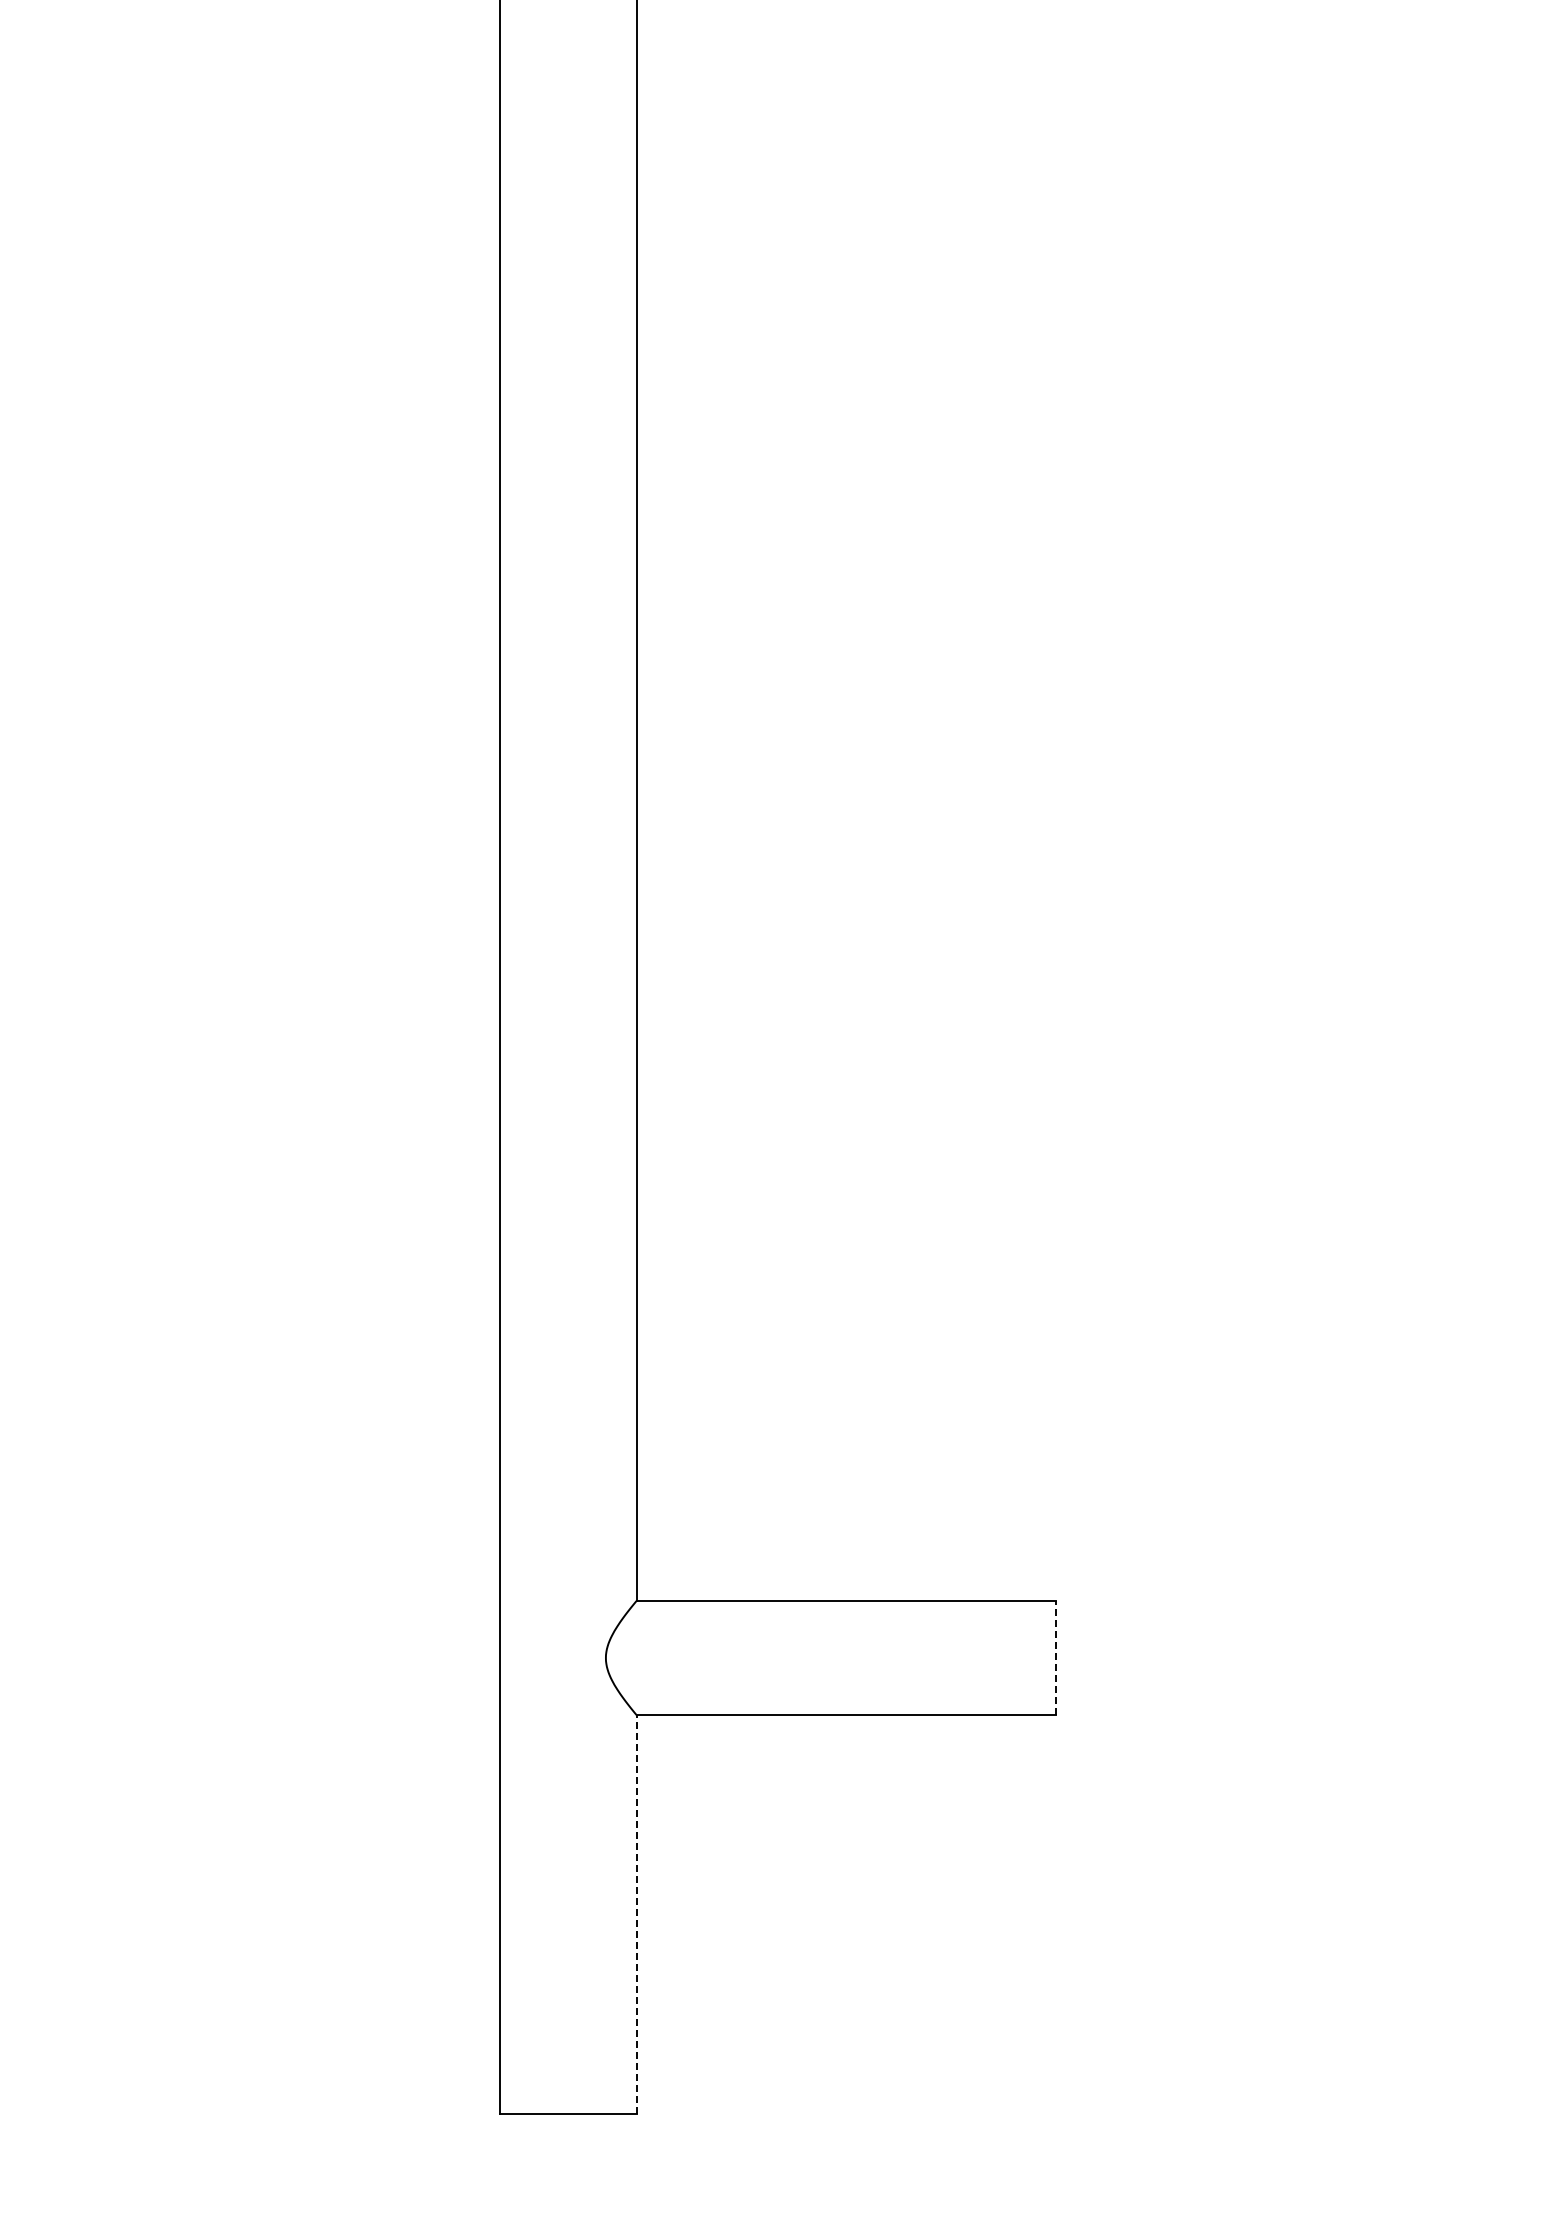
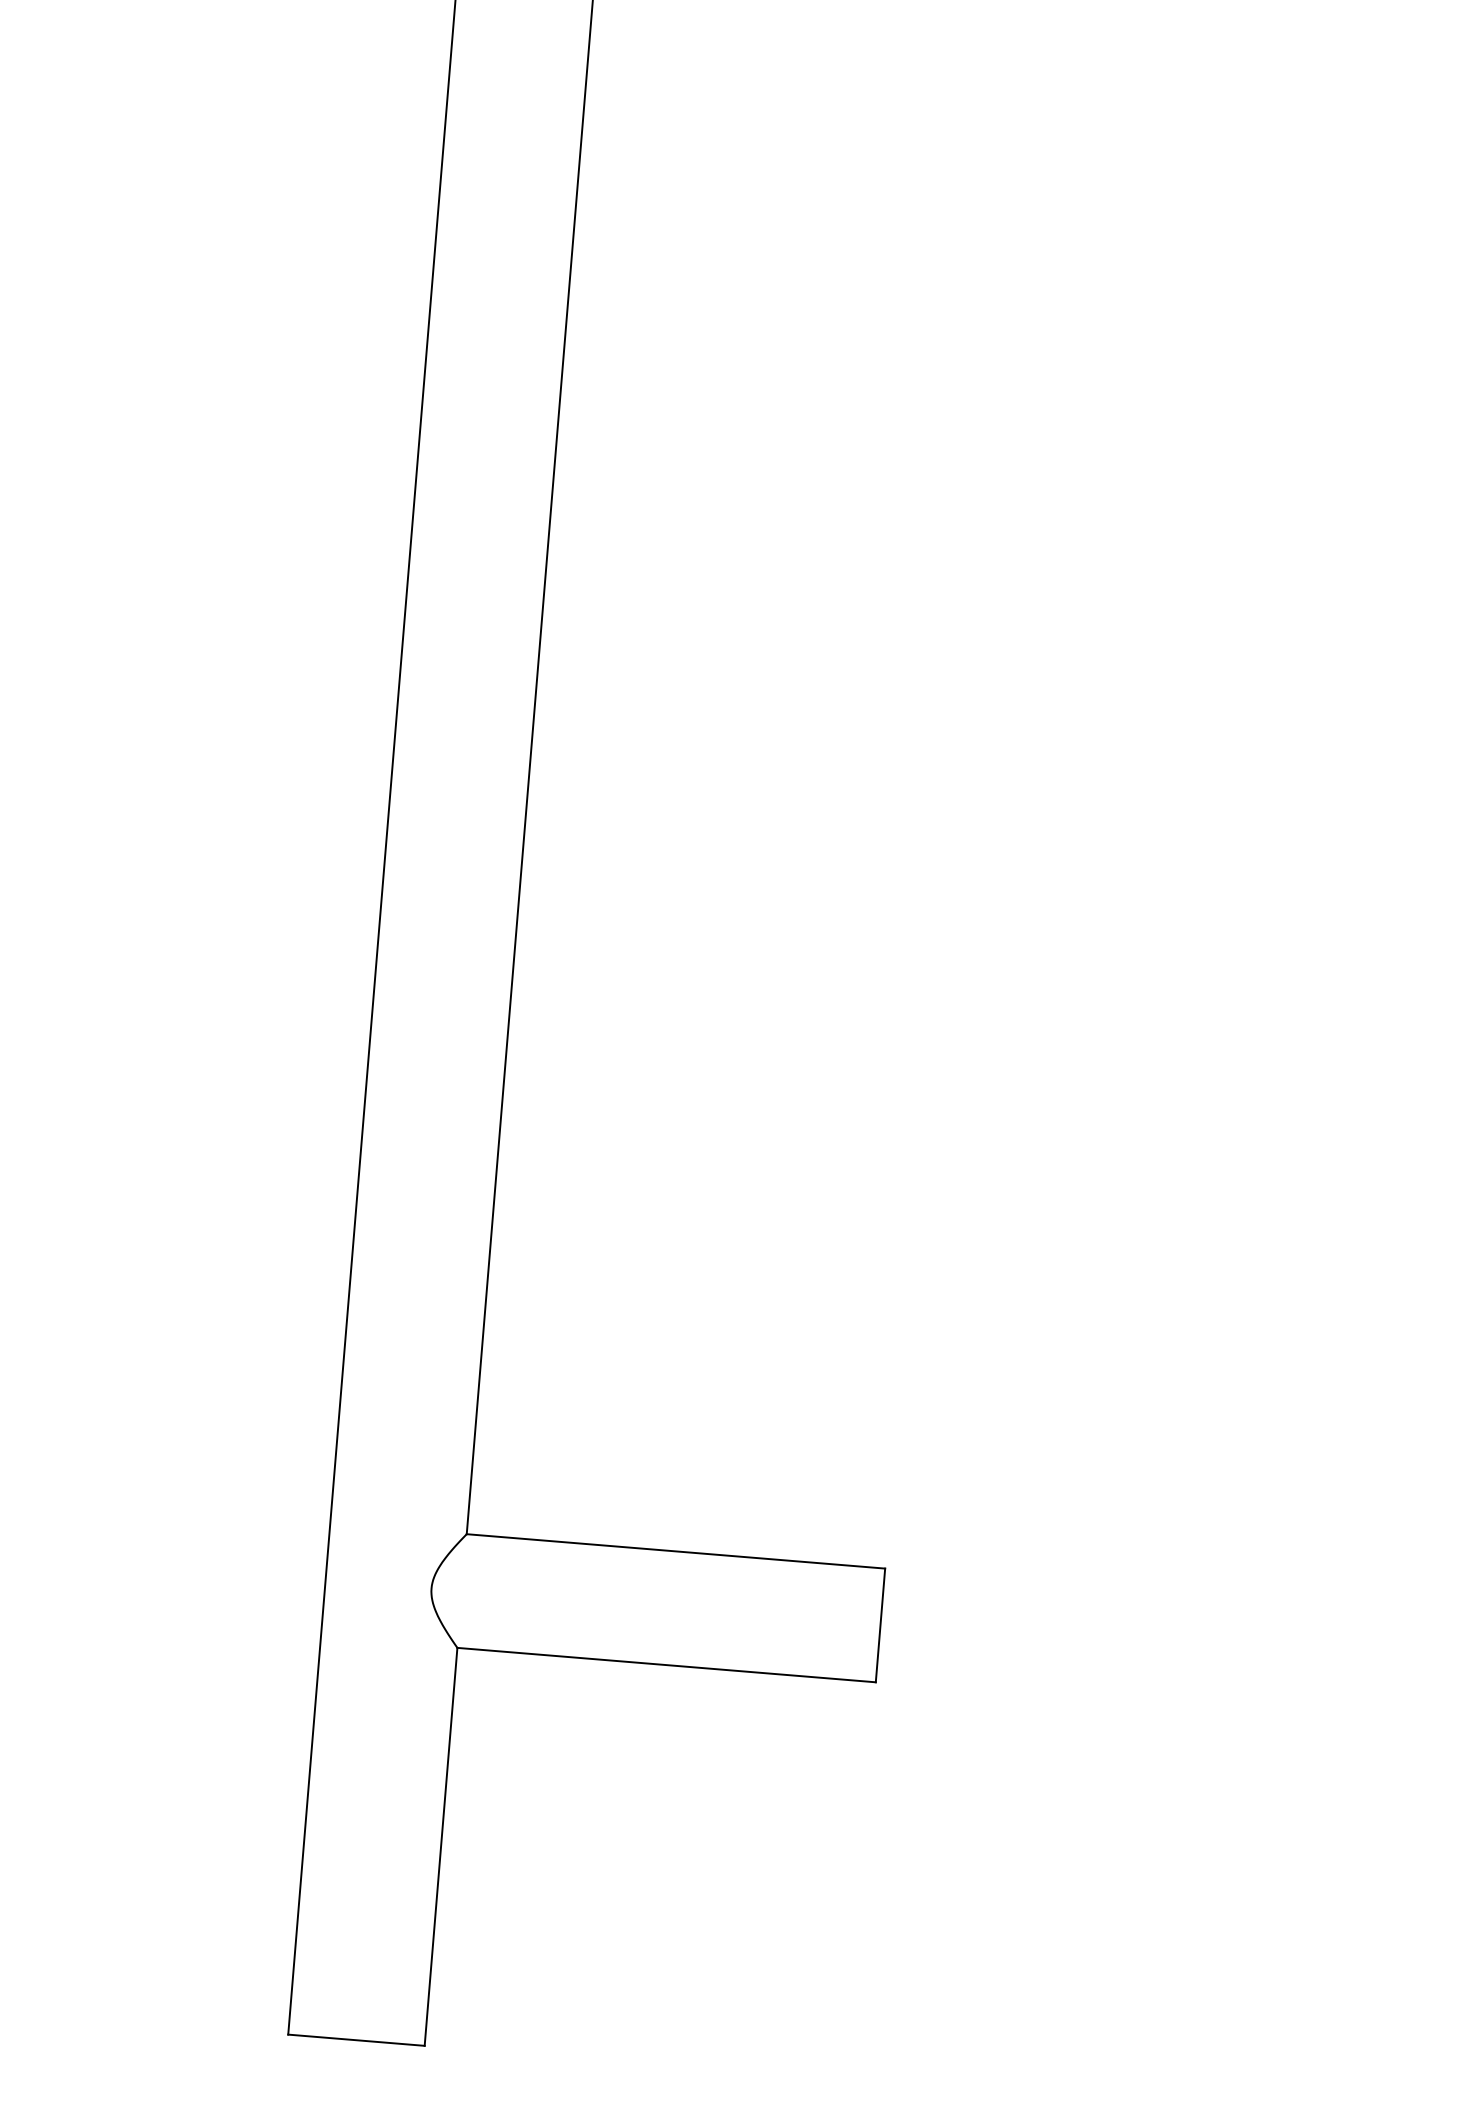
line: (1056, 1657) -> (880, 1624), dashed -> solid
line: (636, 1914) -> (441, 1846), dashed -> solid

